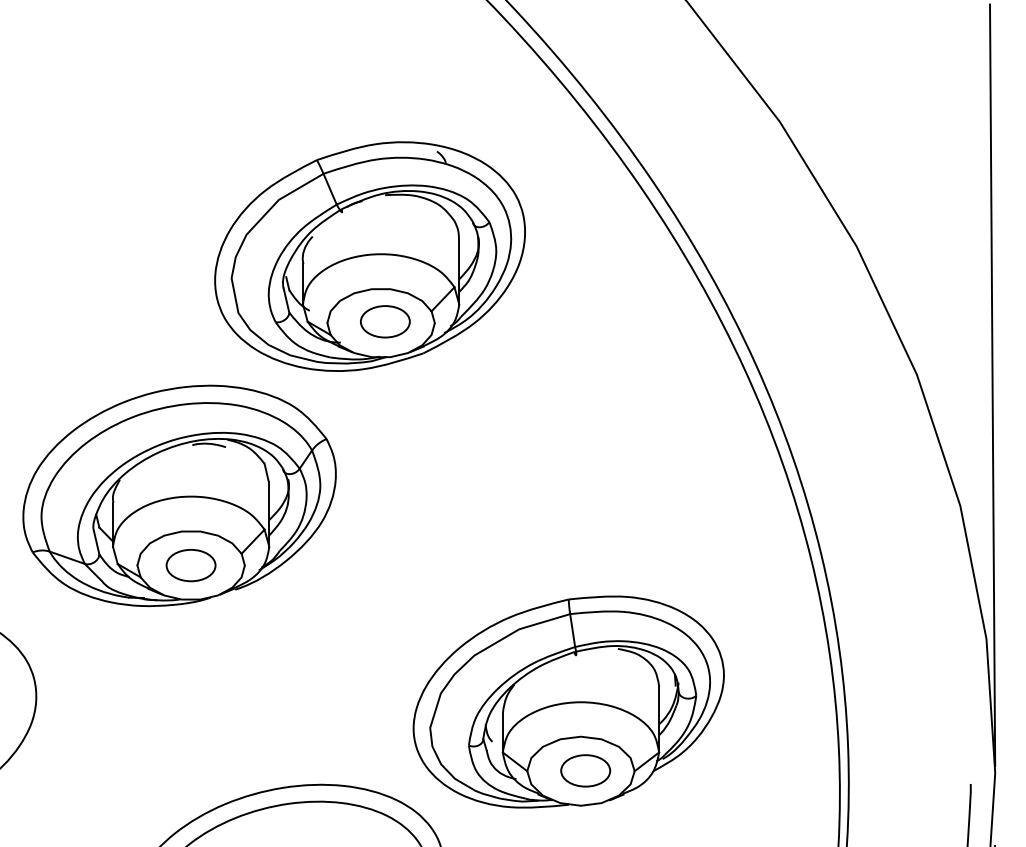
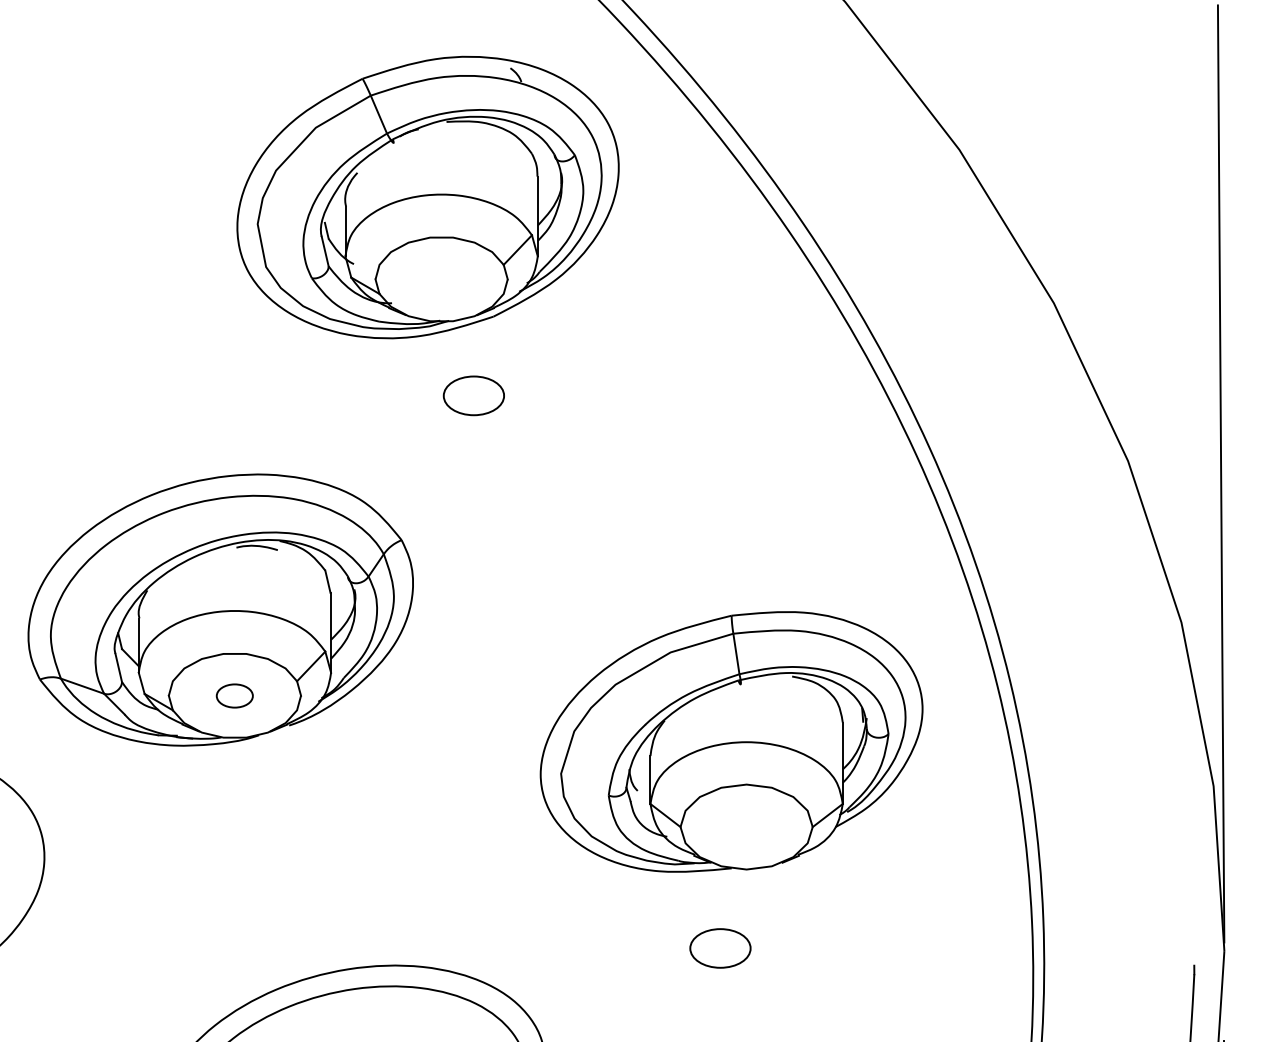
part: (369, 256) -> (427, 197), moved
part: (190, 565) -> (234, 695), size x0.6
part: (568, 701) -> (731, 741), moved

